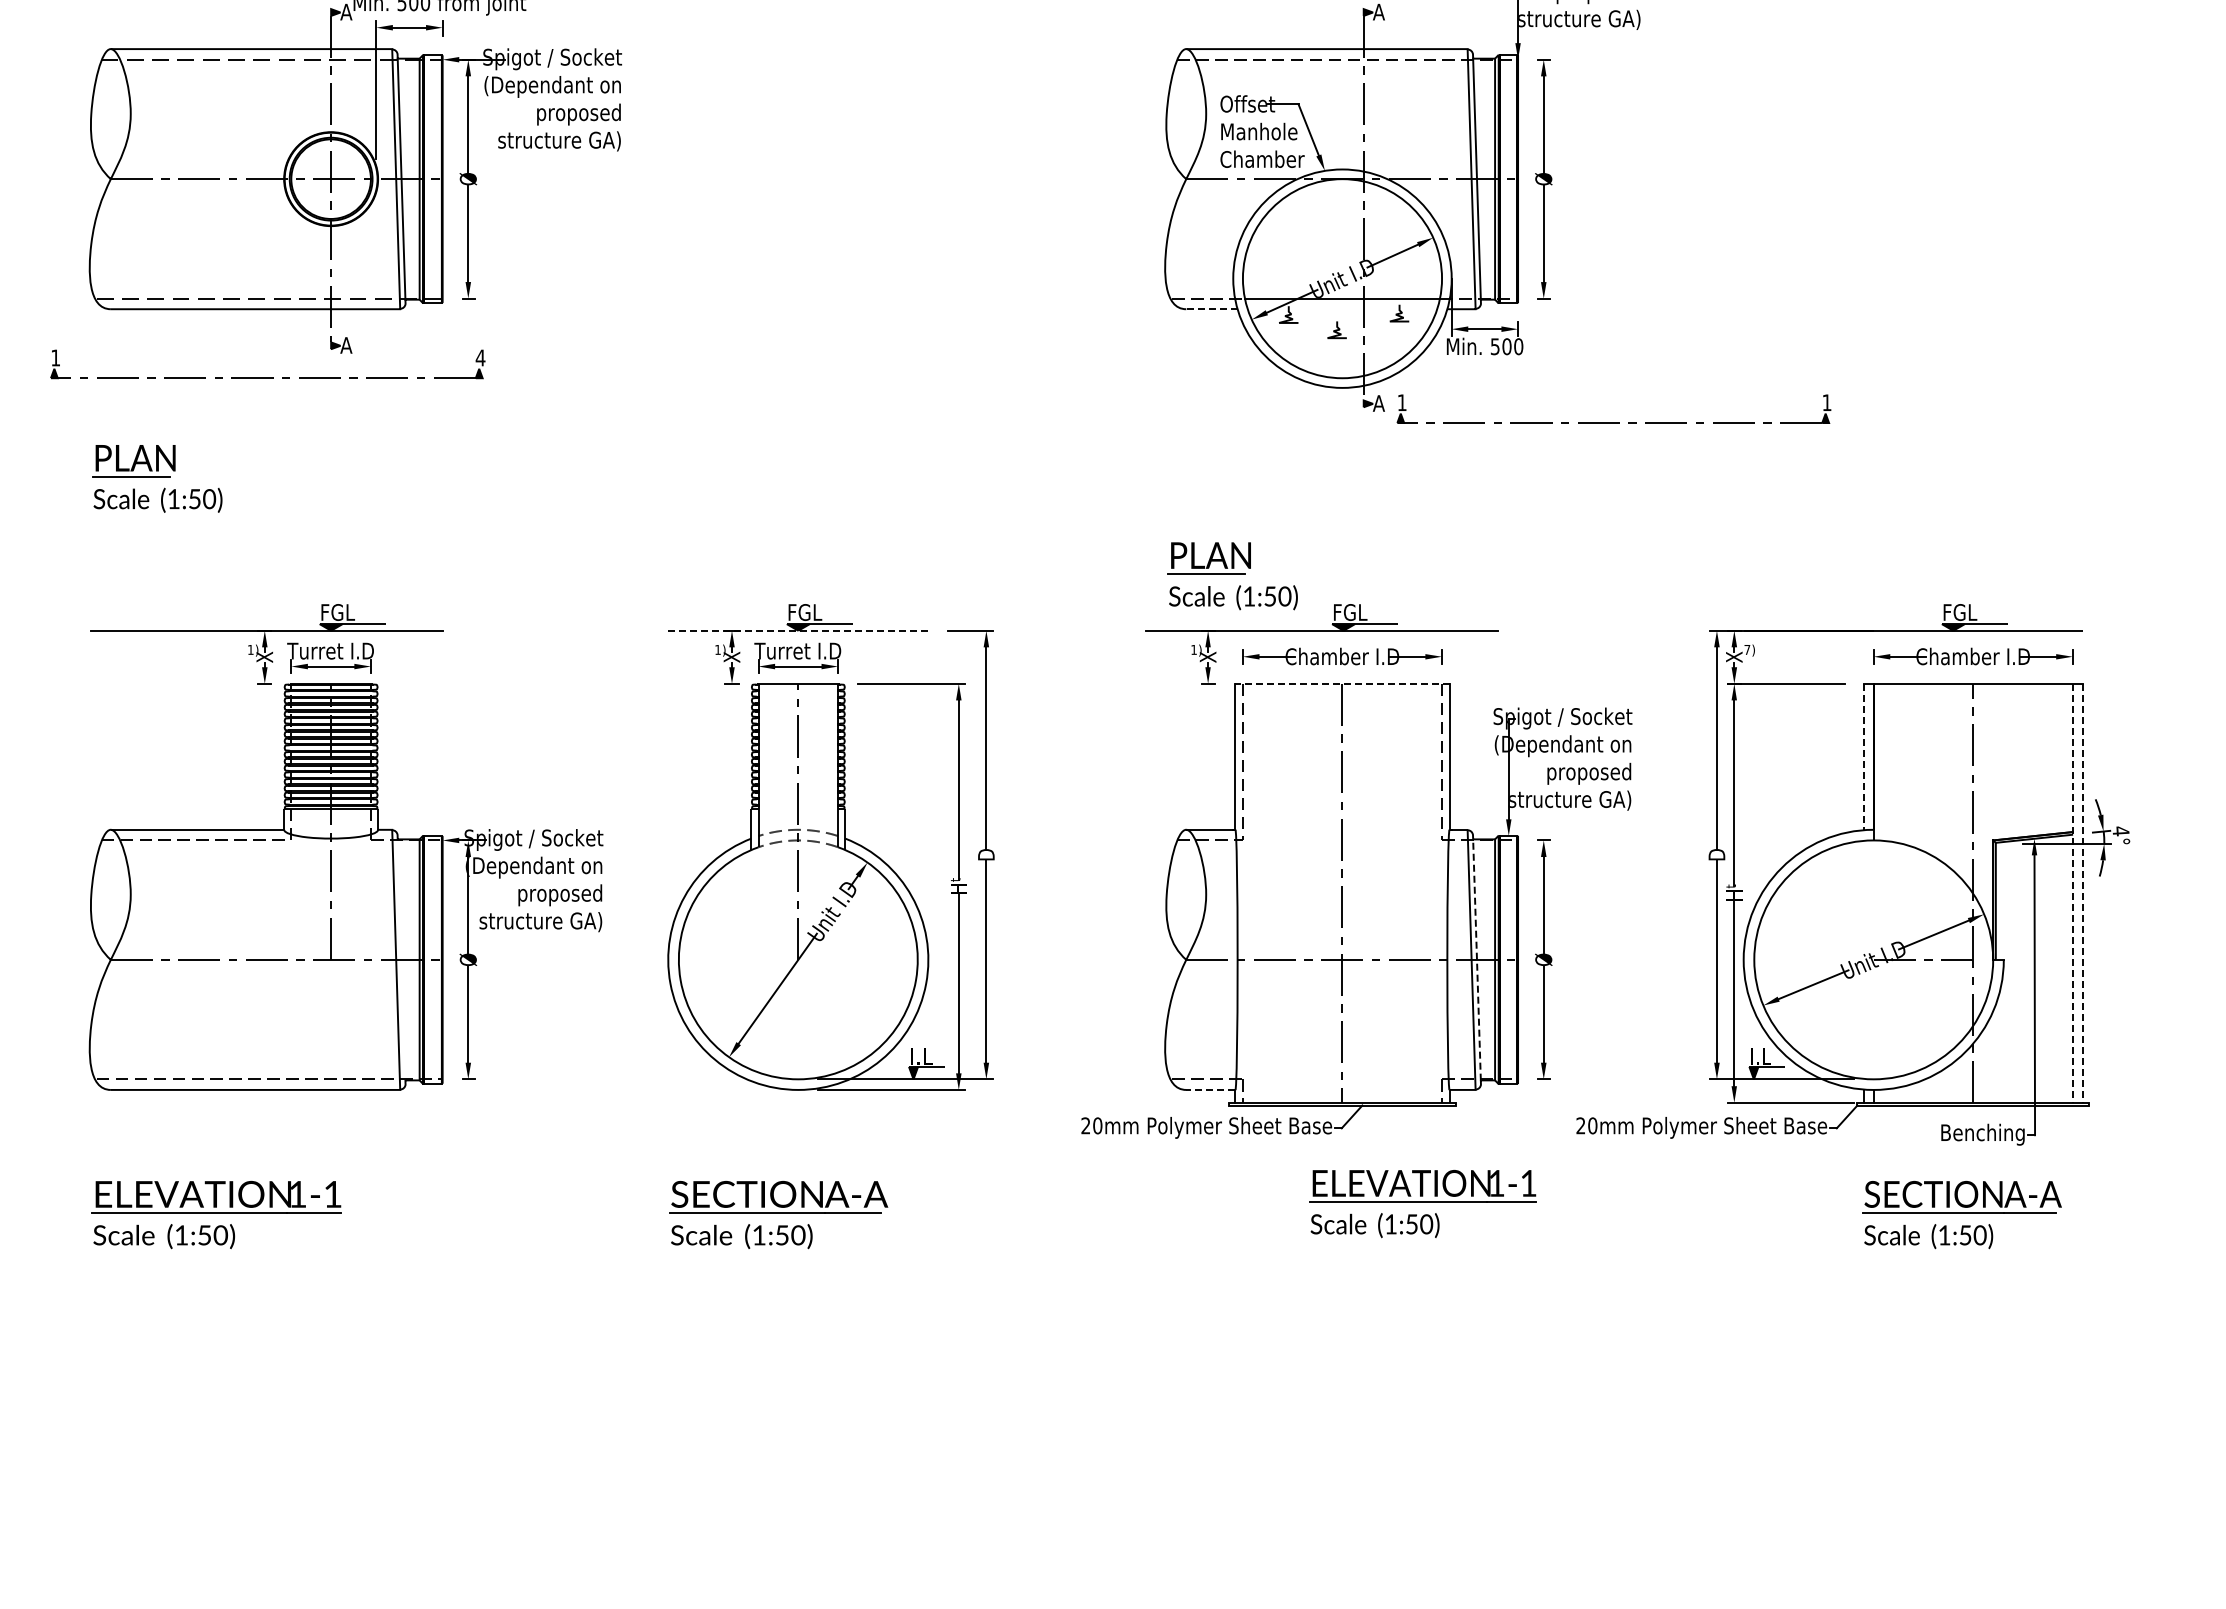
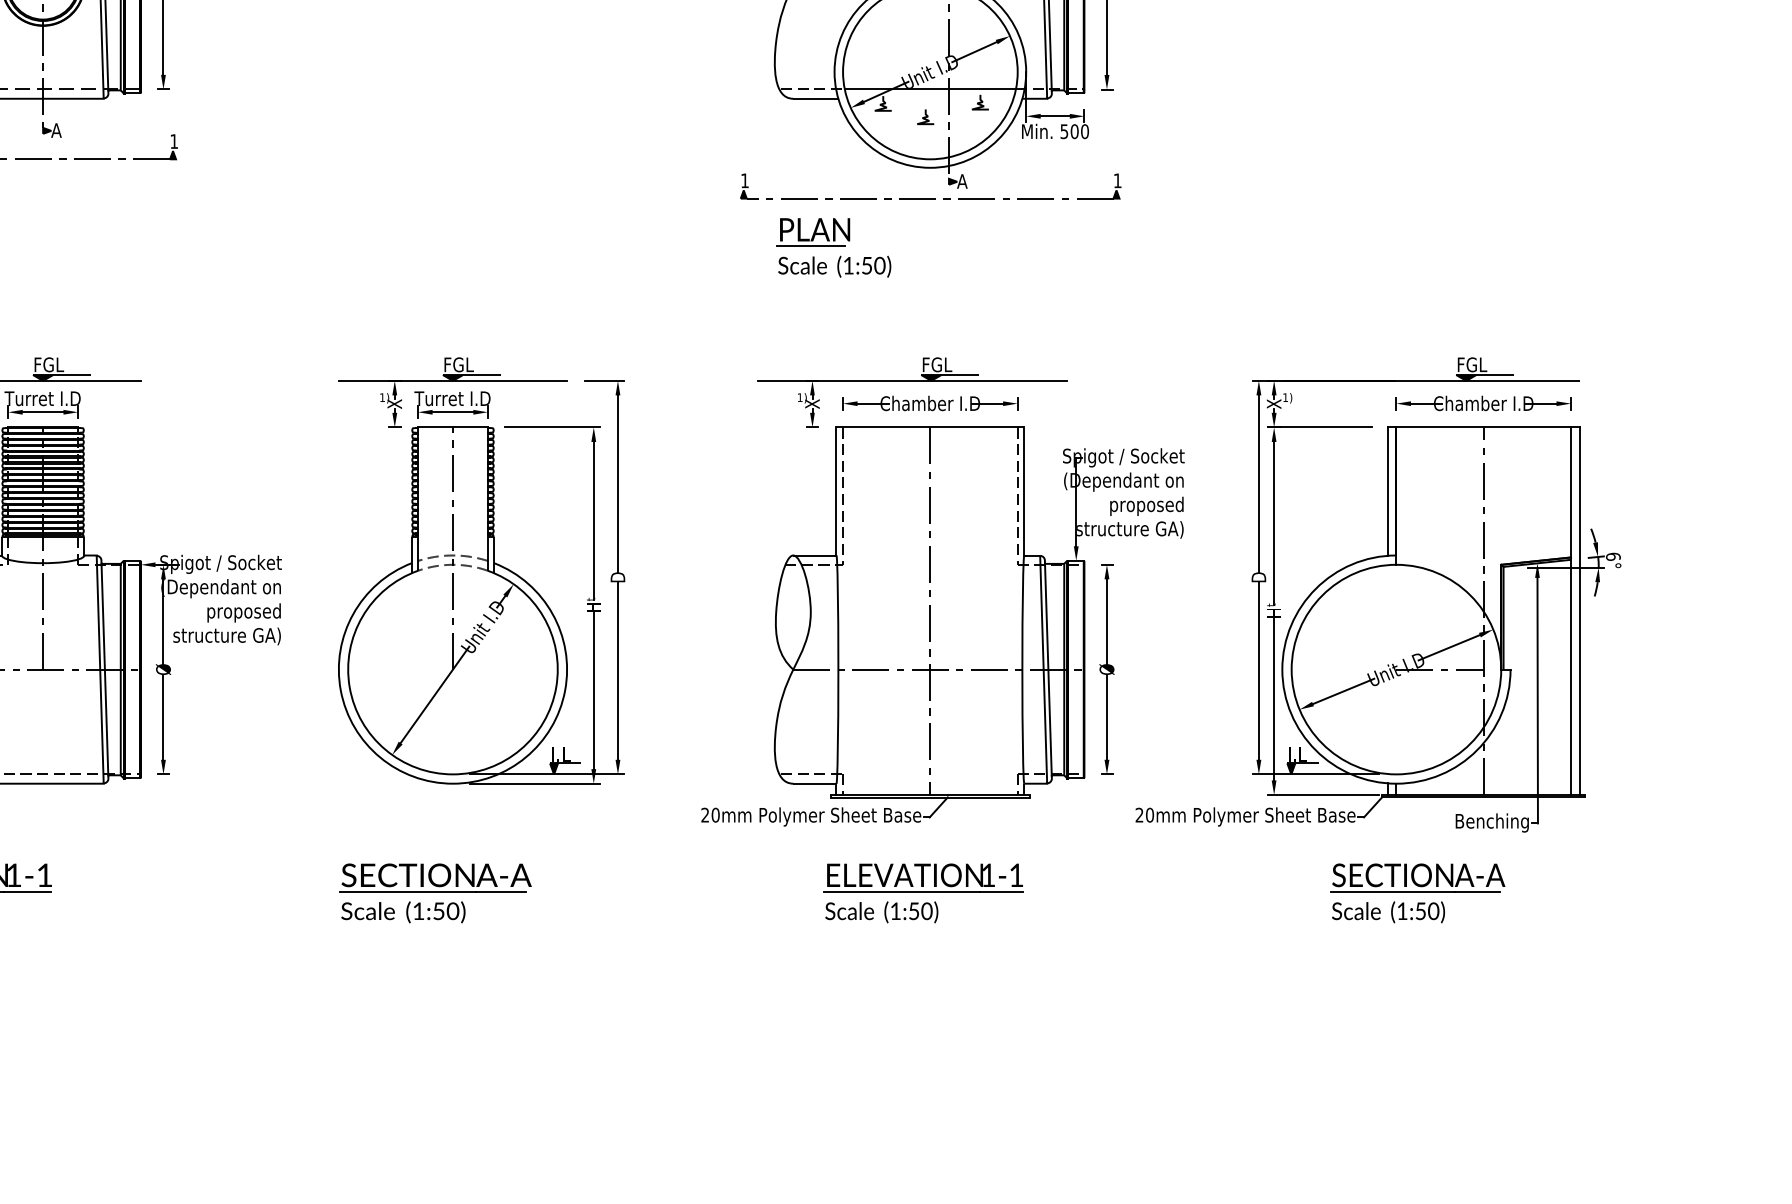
line: (1211, 309) -> (815, 99), dashed -> solid
text: (480, 357) -> (174, 141), 4 -> 1
part: (1613, 422) -> (930, 198), moved
part: (1232, 576) -> (833, 248), moved
line: (797, 630) -> (452, 380), dashed -> solid
text: (1747, 649) -> (1285, 397), 7) -> 1)
line: (1341, 683) -> (929, 427), dashed -> solid
line: (1864, 757) -> (1388, 492), dashed -> solid
text: (2120, 831) -> (1612, 556), 4° -> 6°
line: (2072, 893) -> (1570, 611), dashed -> solid
line: (2082, 893) -> (1579, 611), dashed -> solid
line: (401, 959) -> (104, 669), added
line: (1477, 959) -> (1048, 669), dashed -> solid
line: (1210, 1089) -> (814, 783), dashed -> solid
part: (1422, 1204) -> (923, 893), moved
part: (1961, 1214) -> (1417, 892), moved

